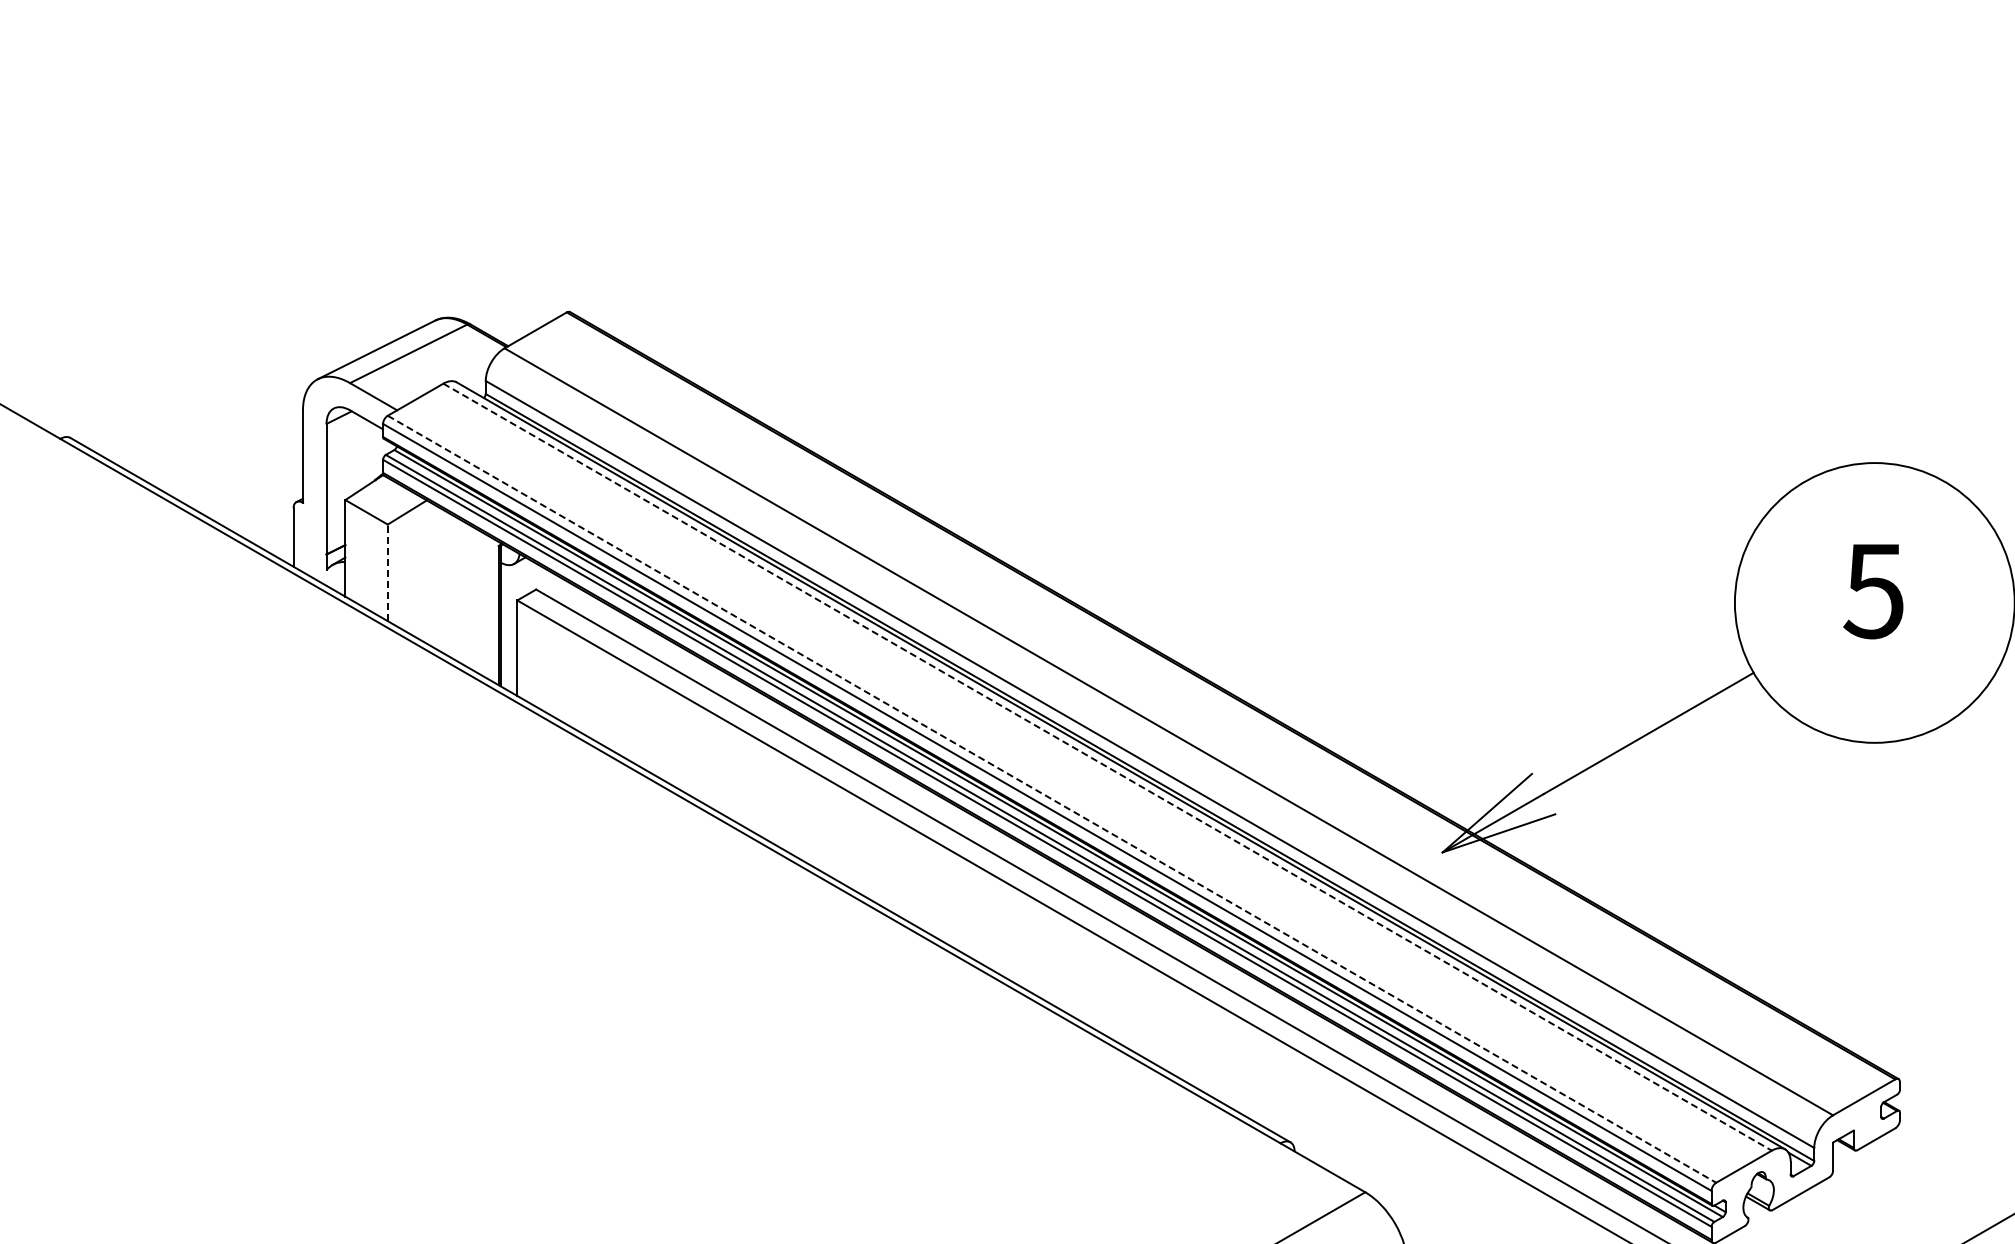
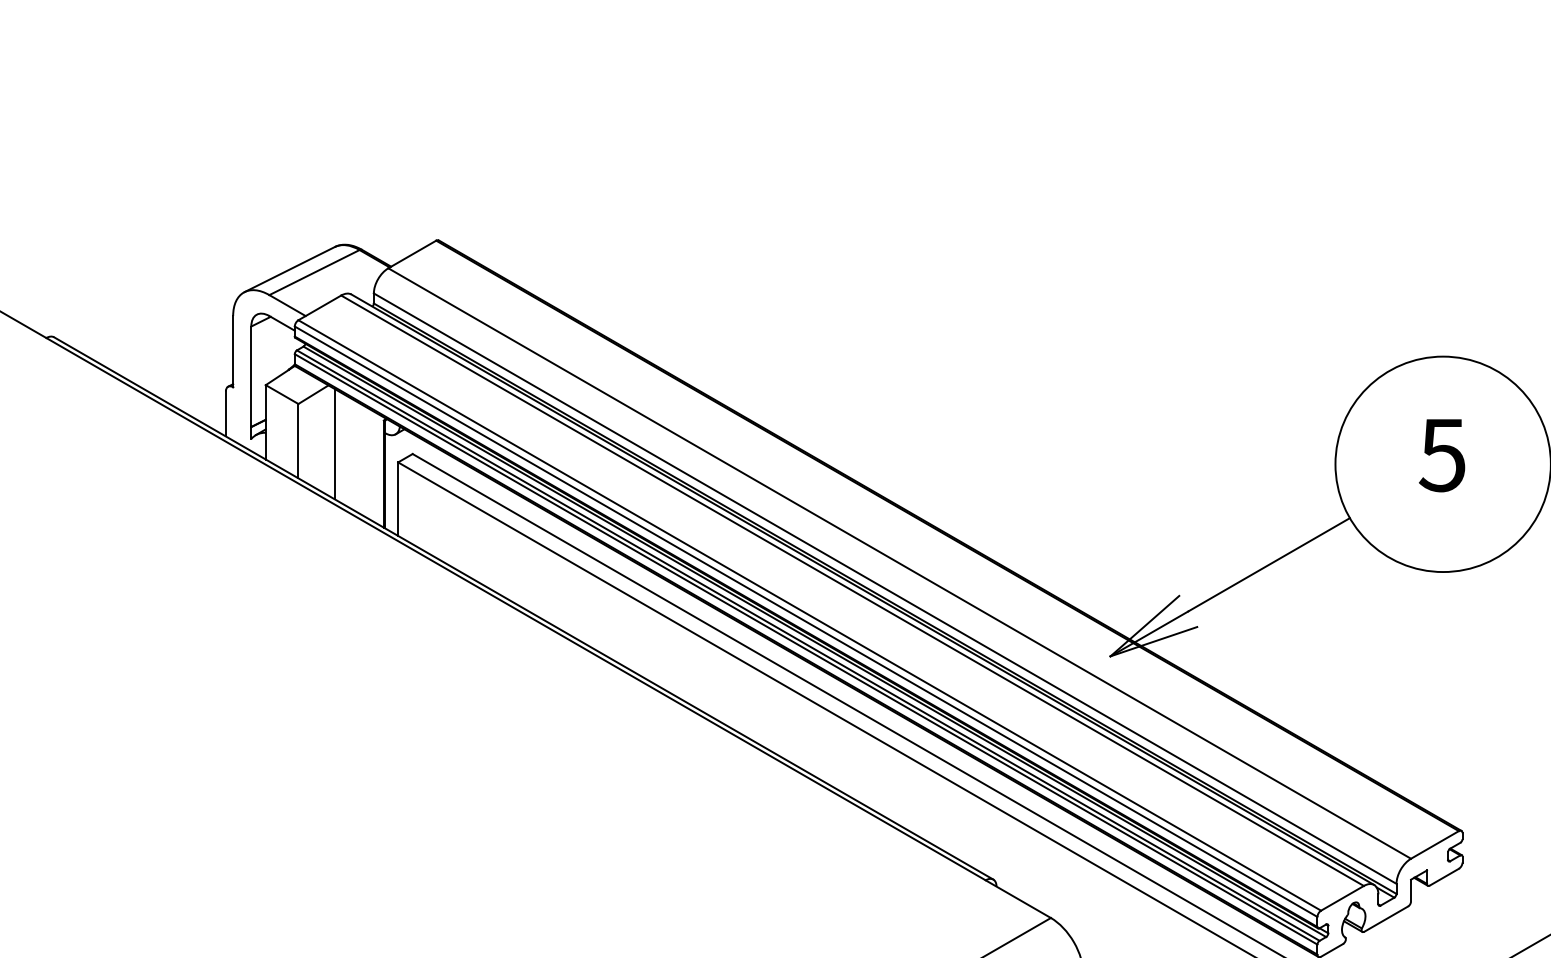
line: (387, 572) -> (298, 440), dashed -> solid
line: (434, 576) -> (334, 443), added
line: (1107, 767) -> (852, 591), dashed -> solid
line: (1052, 799) -> (810, 615), dashed -> solid

